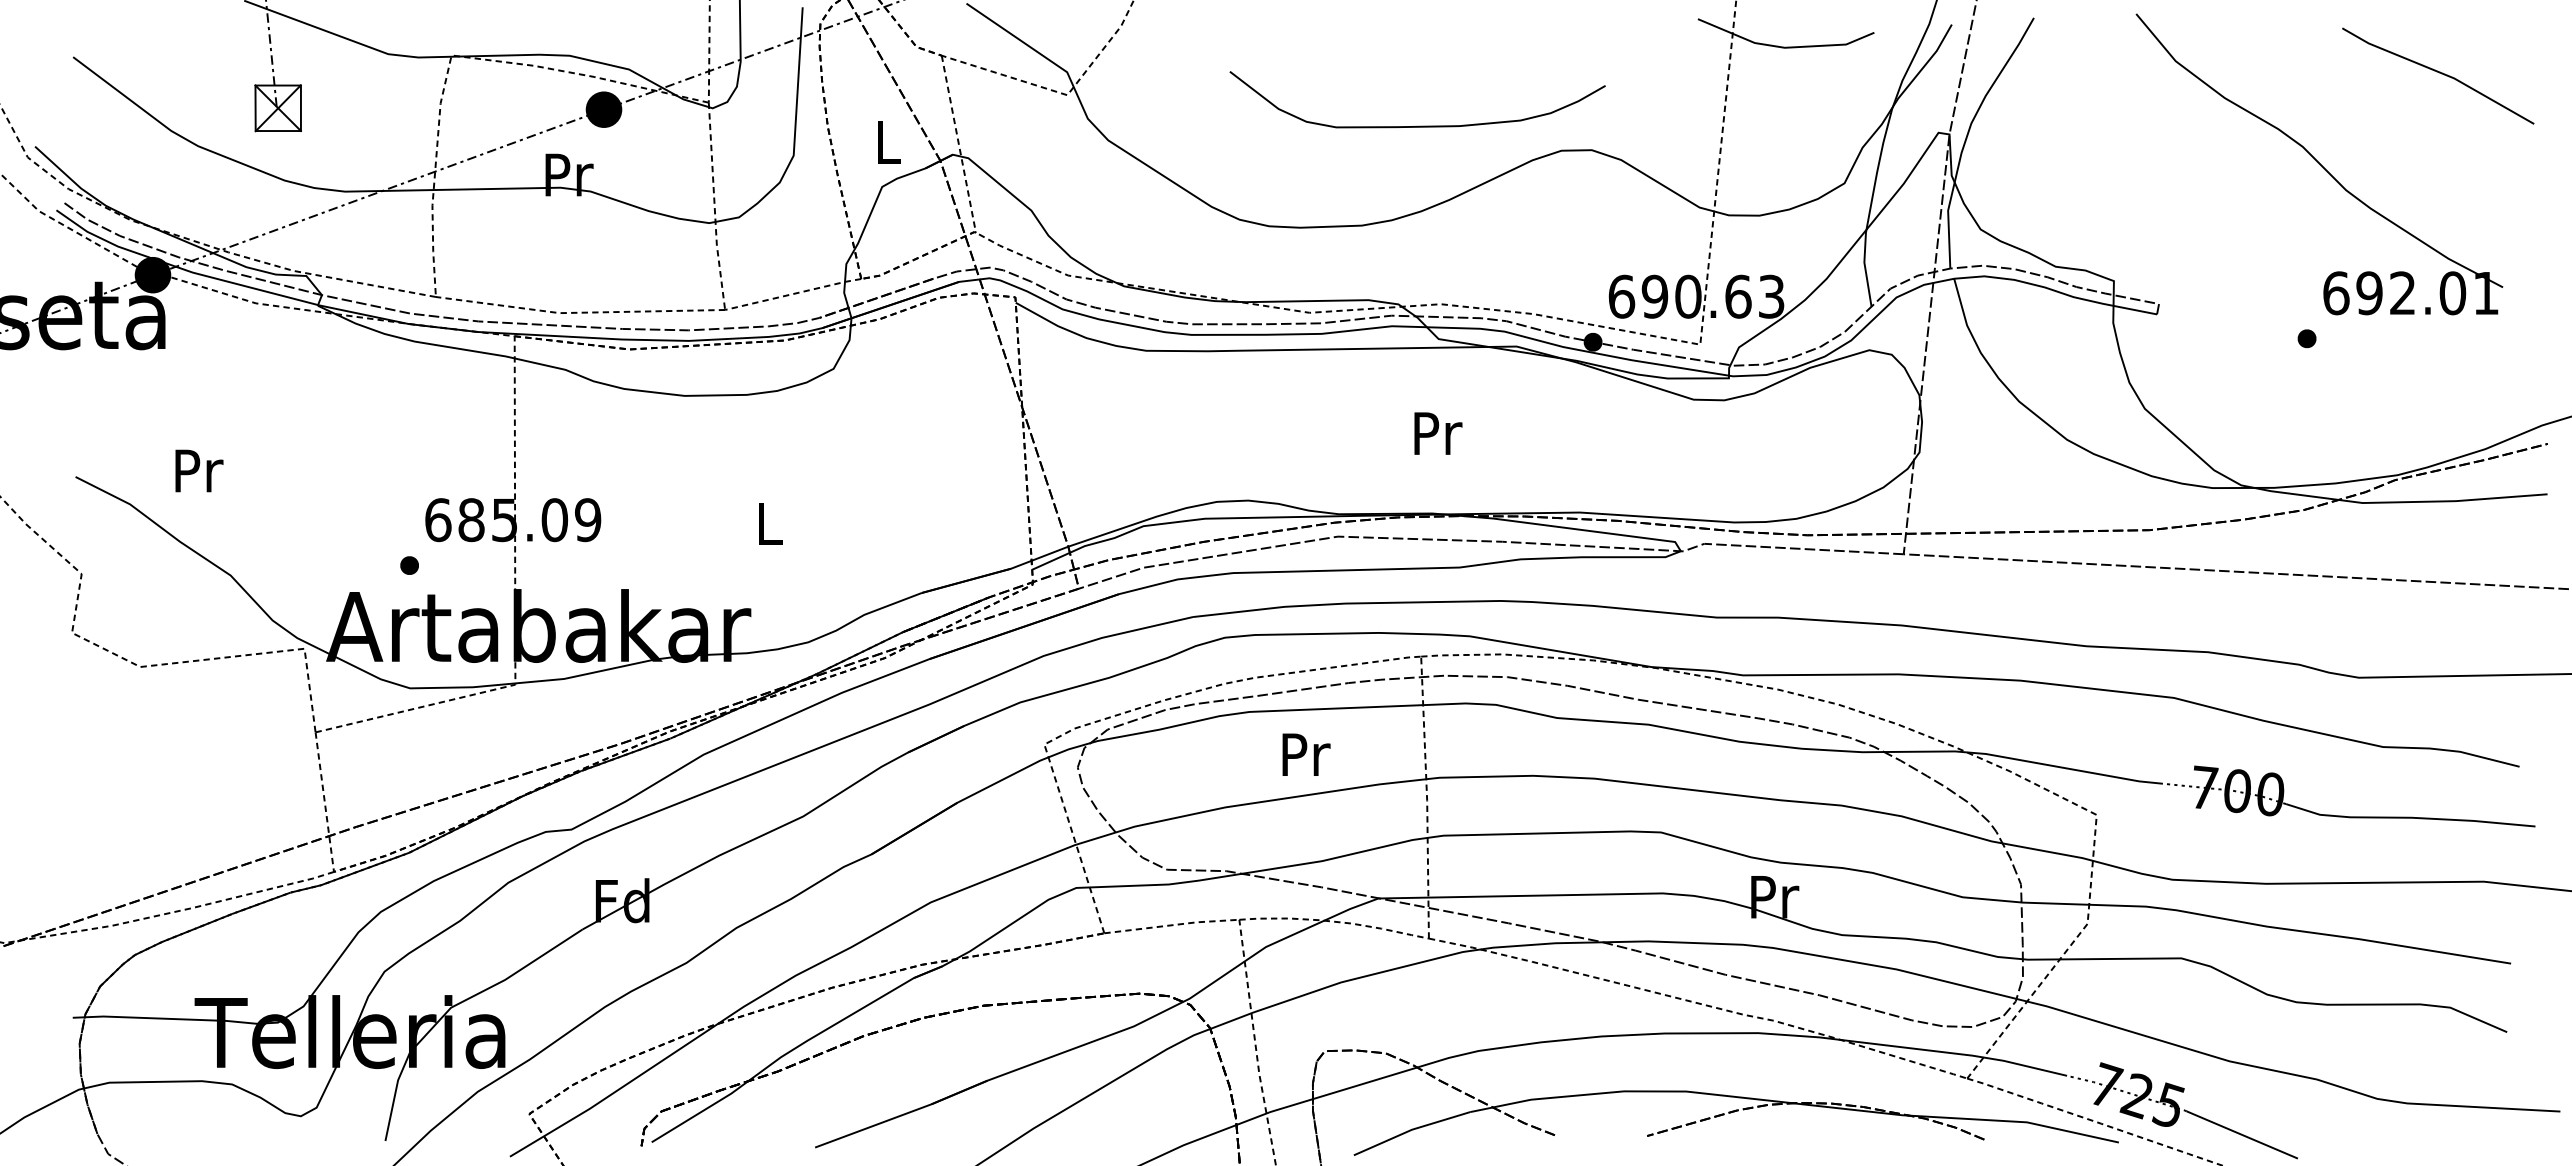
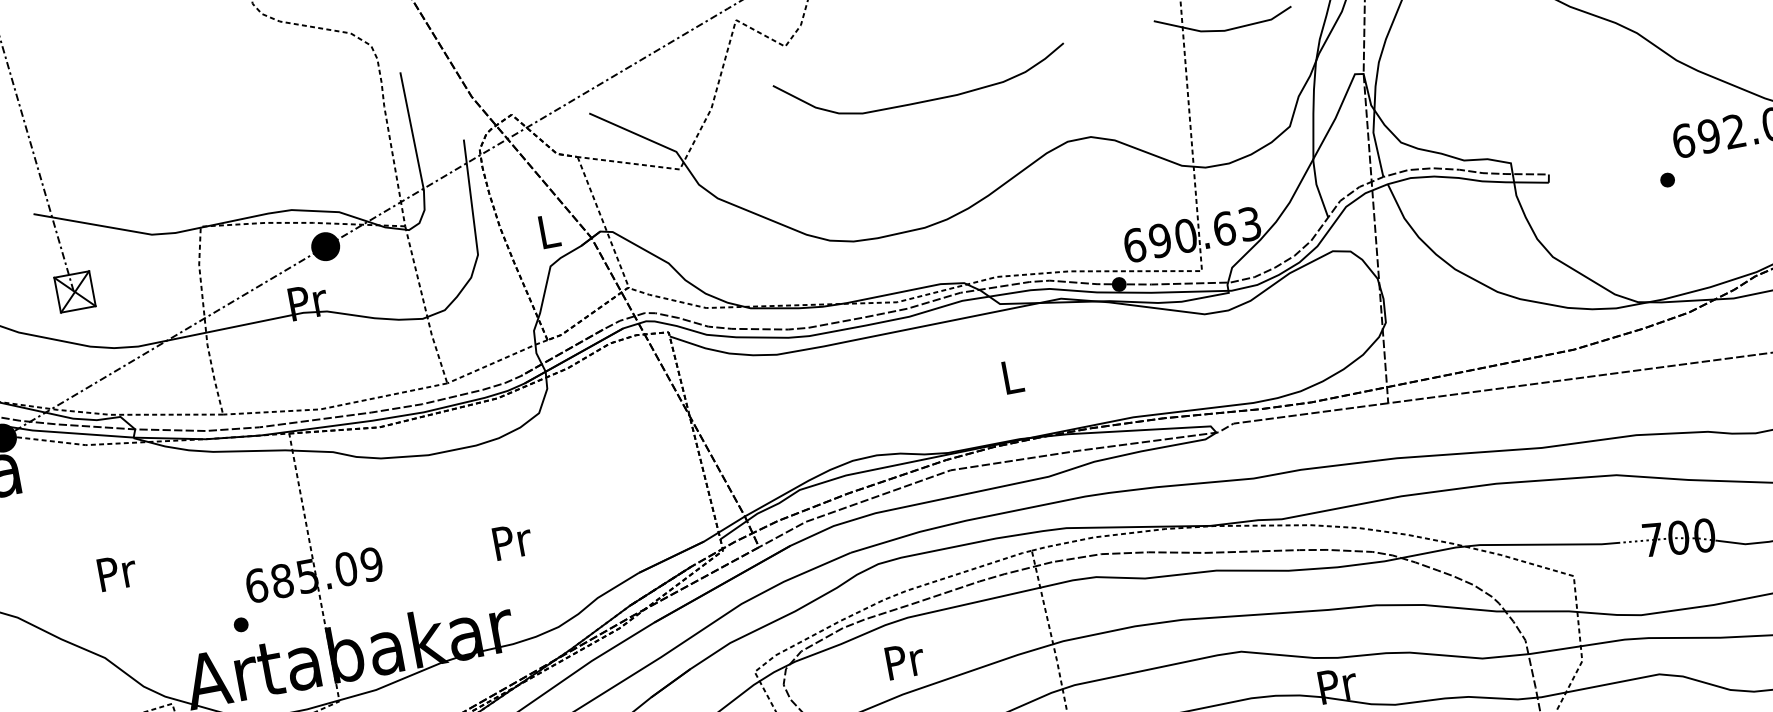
curve: (1417, 125) -> (924, 100), moved
text: (1438, 433) -> (1013, 376), Pr -> L
text: (199, 470) -> (117, 572), moved
text: (770, 523) -> (512, 541), L -> Pr
text: (1306, 754) -> (905, 660), moved

